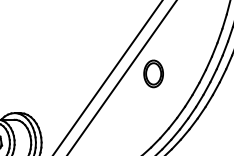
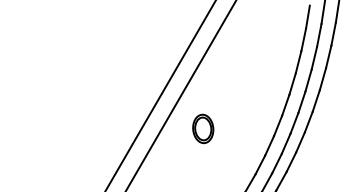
part: (153, 73) -> (203, 128), size x0.7

